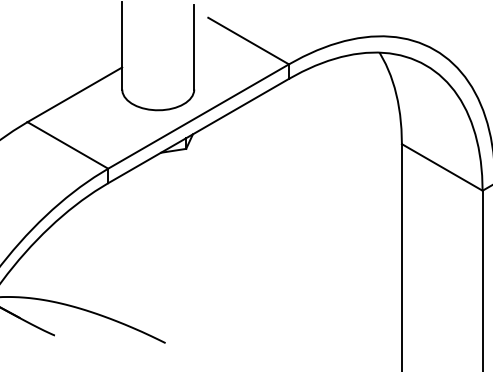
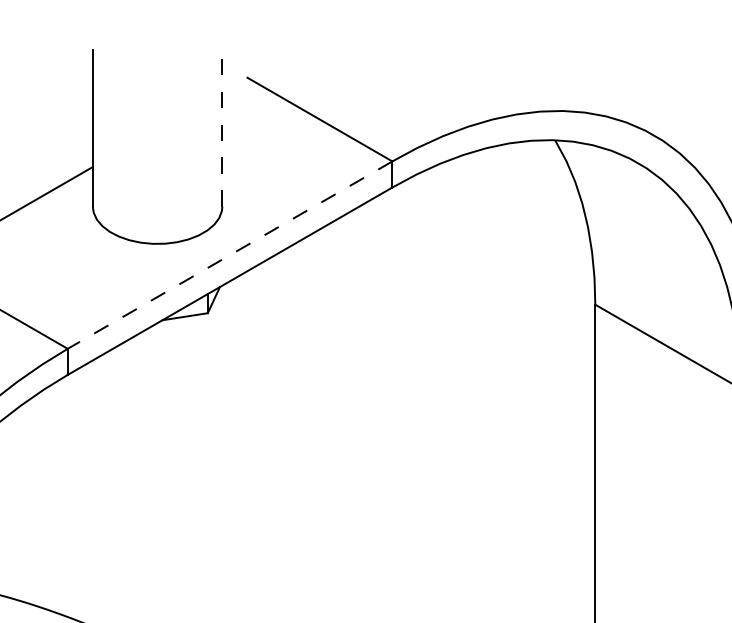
line: (194, 46) -> (222, 129), solid -> dashed
line: (198, 116) -> (229, 255), solid -> dashed

